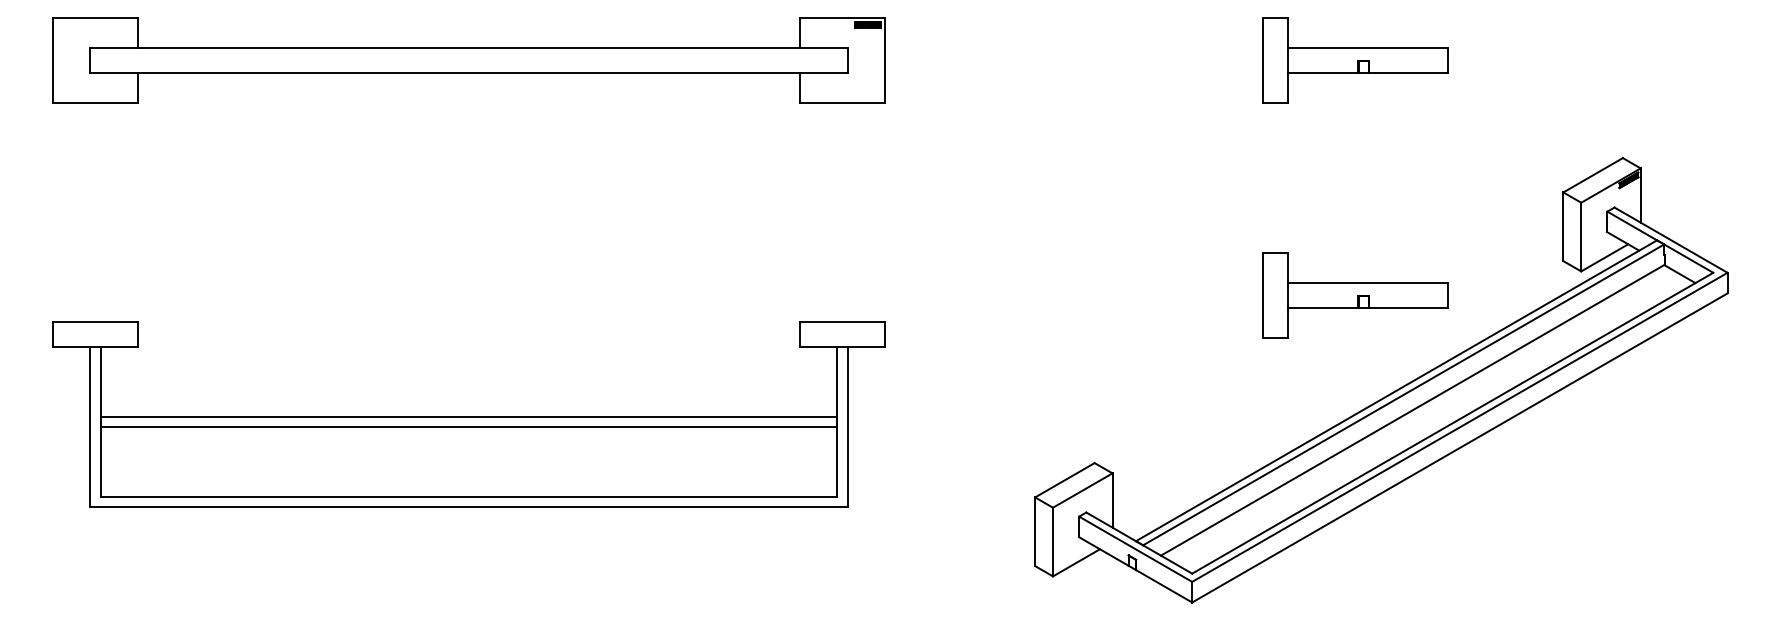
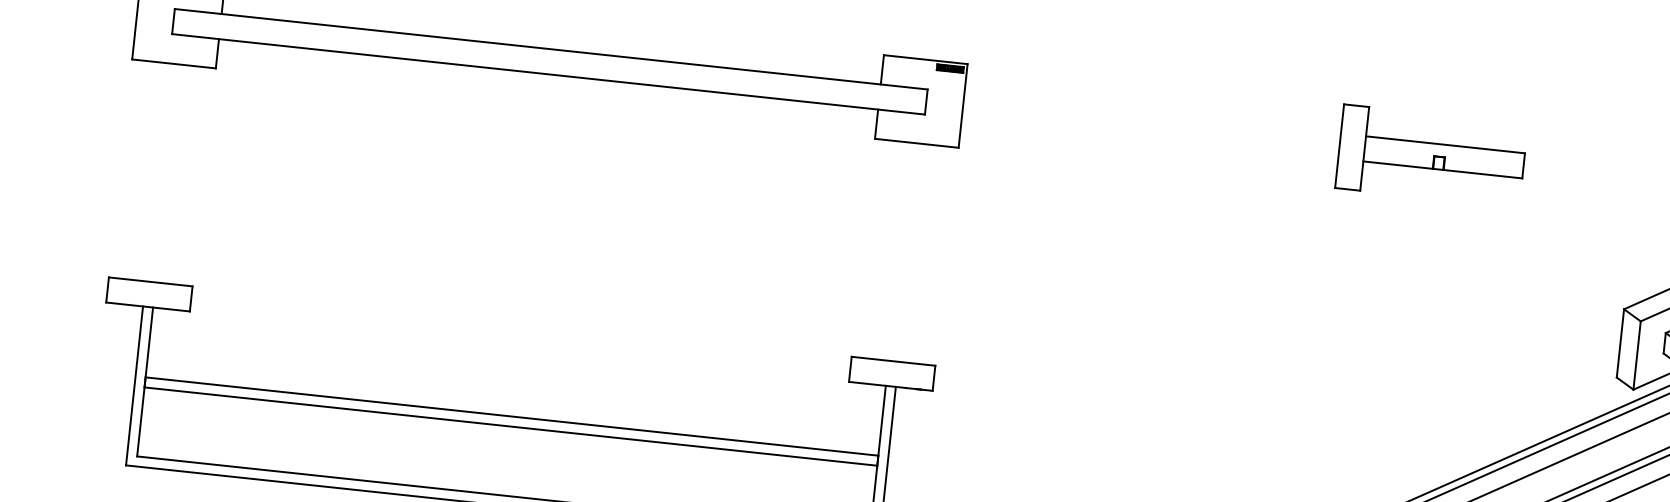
part: (1355, 295) -> (1406, 389), removed

